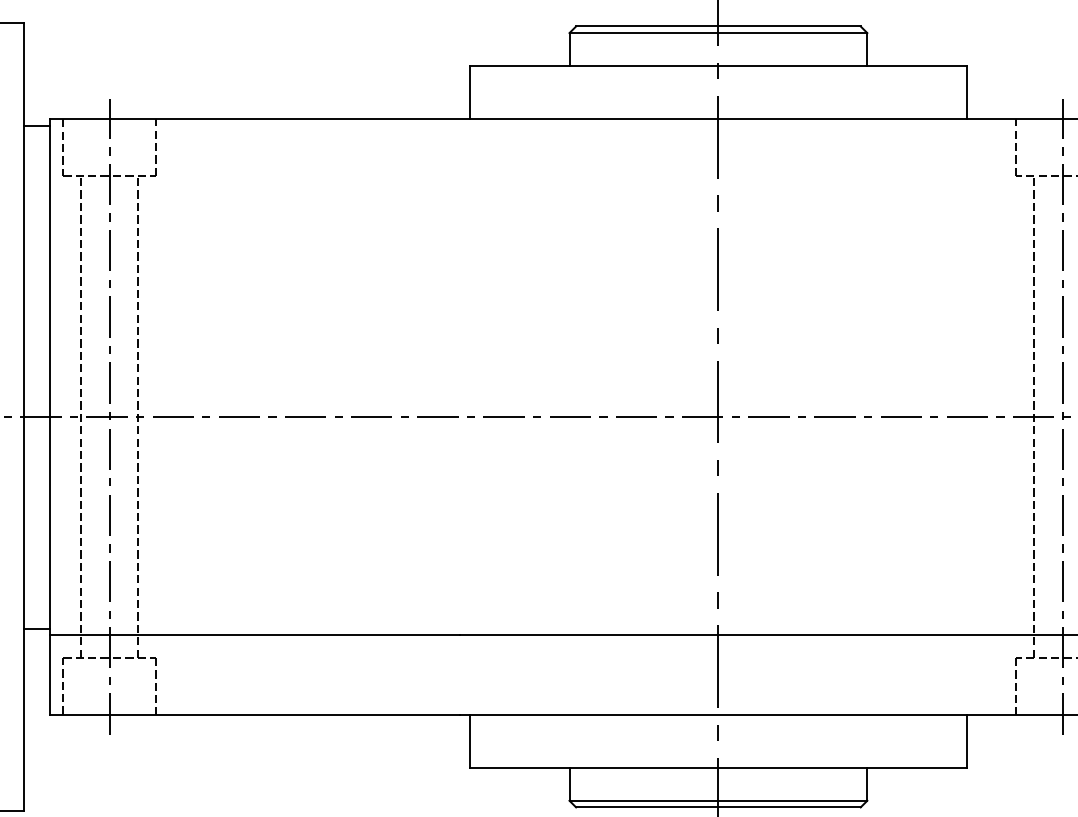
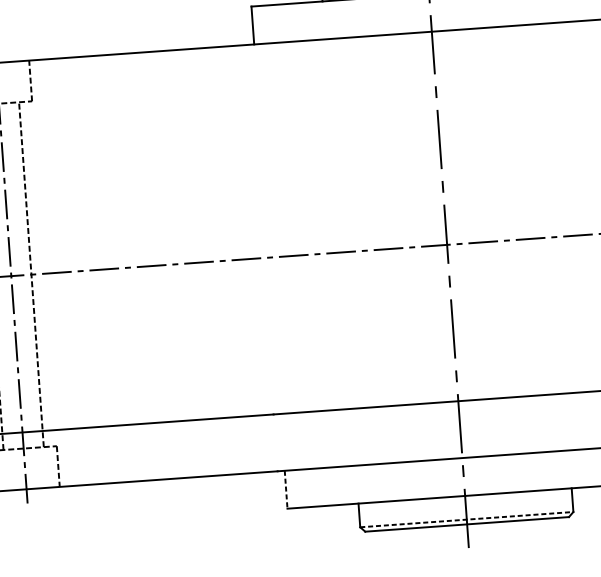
line: (470, 741) -> (286, 489), solid -> dashed
line: (718, 800) -> (466, 519), solid -> dashed

